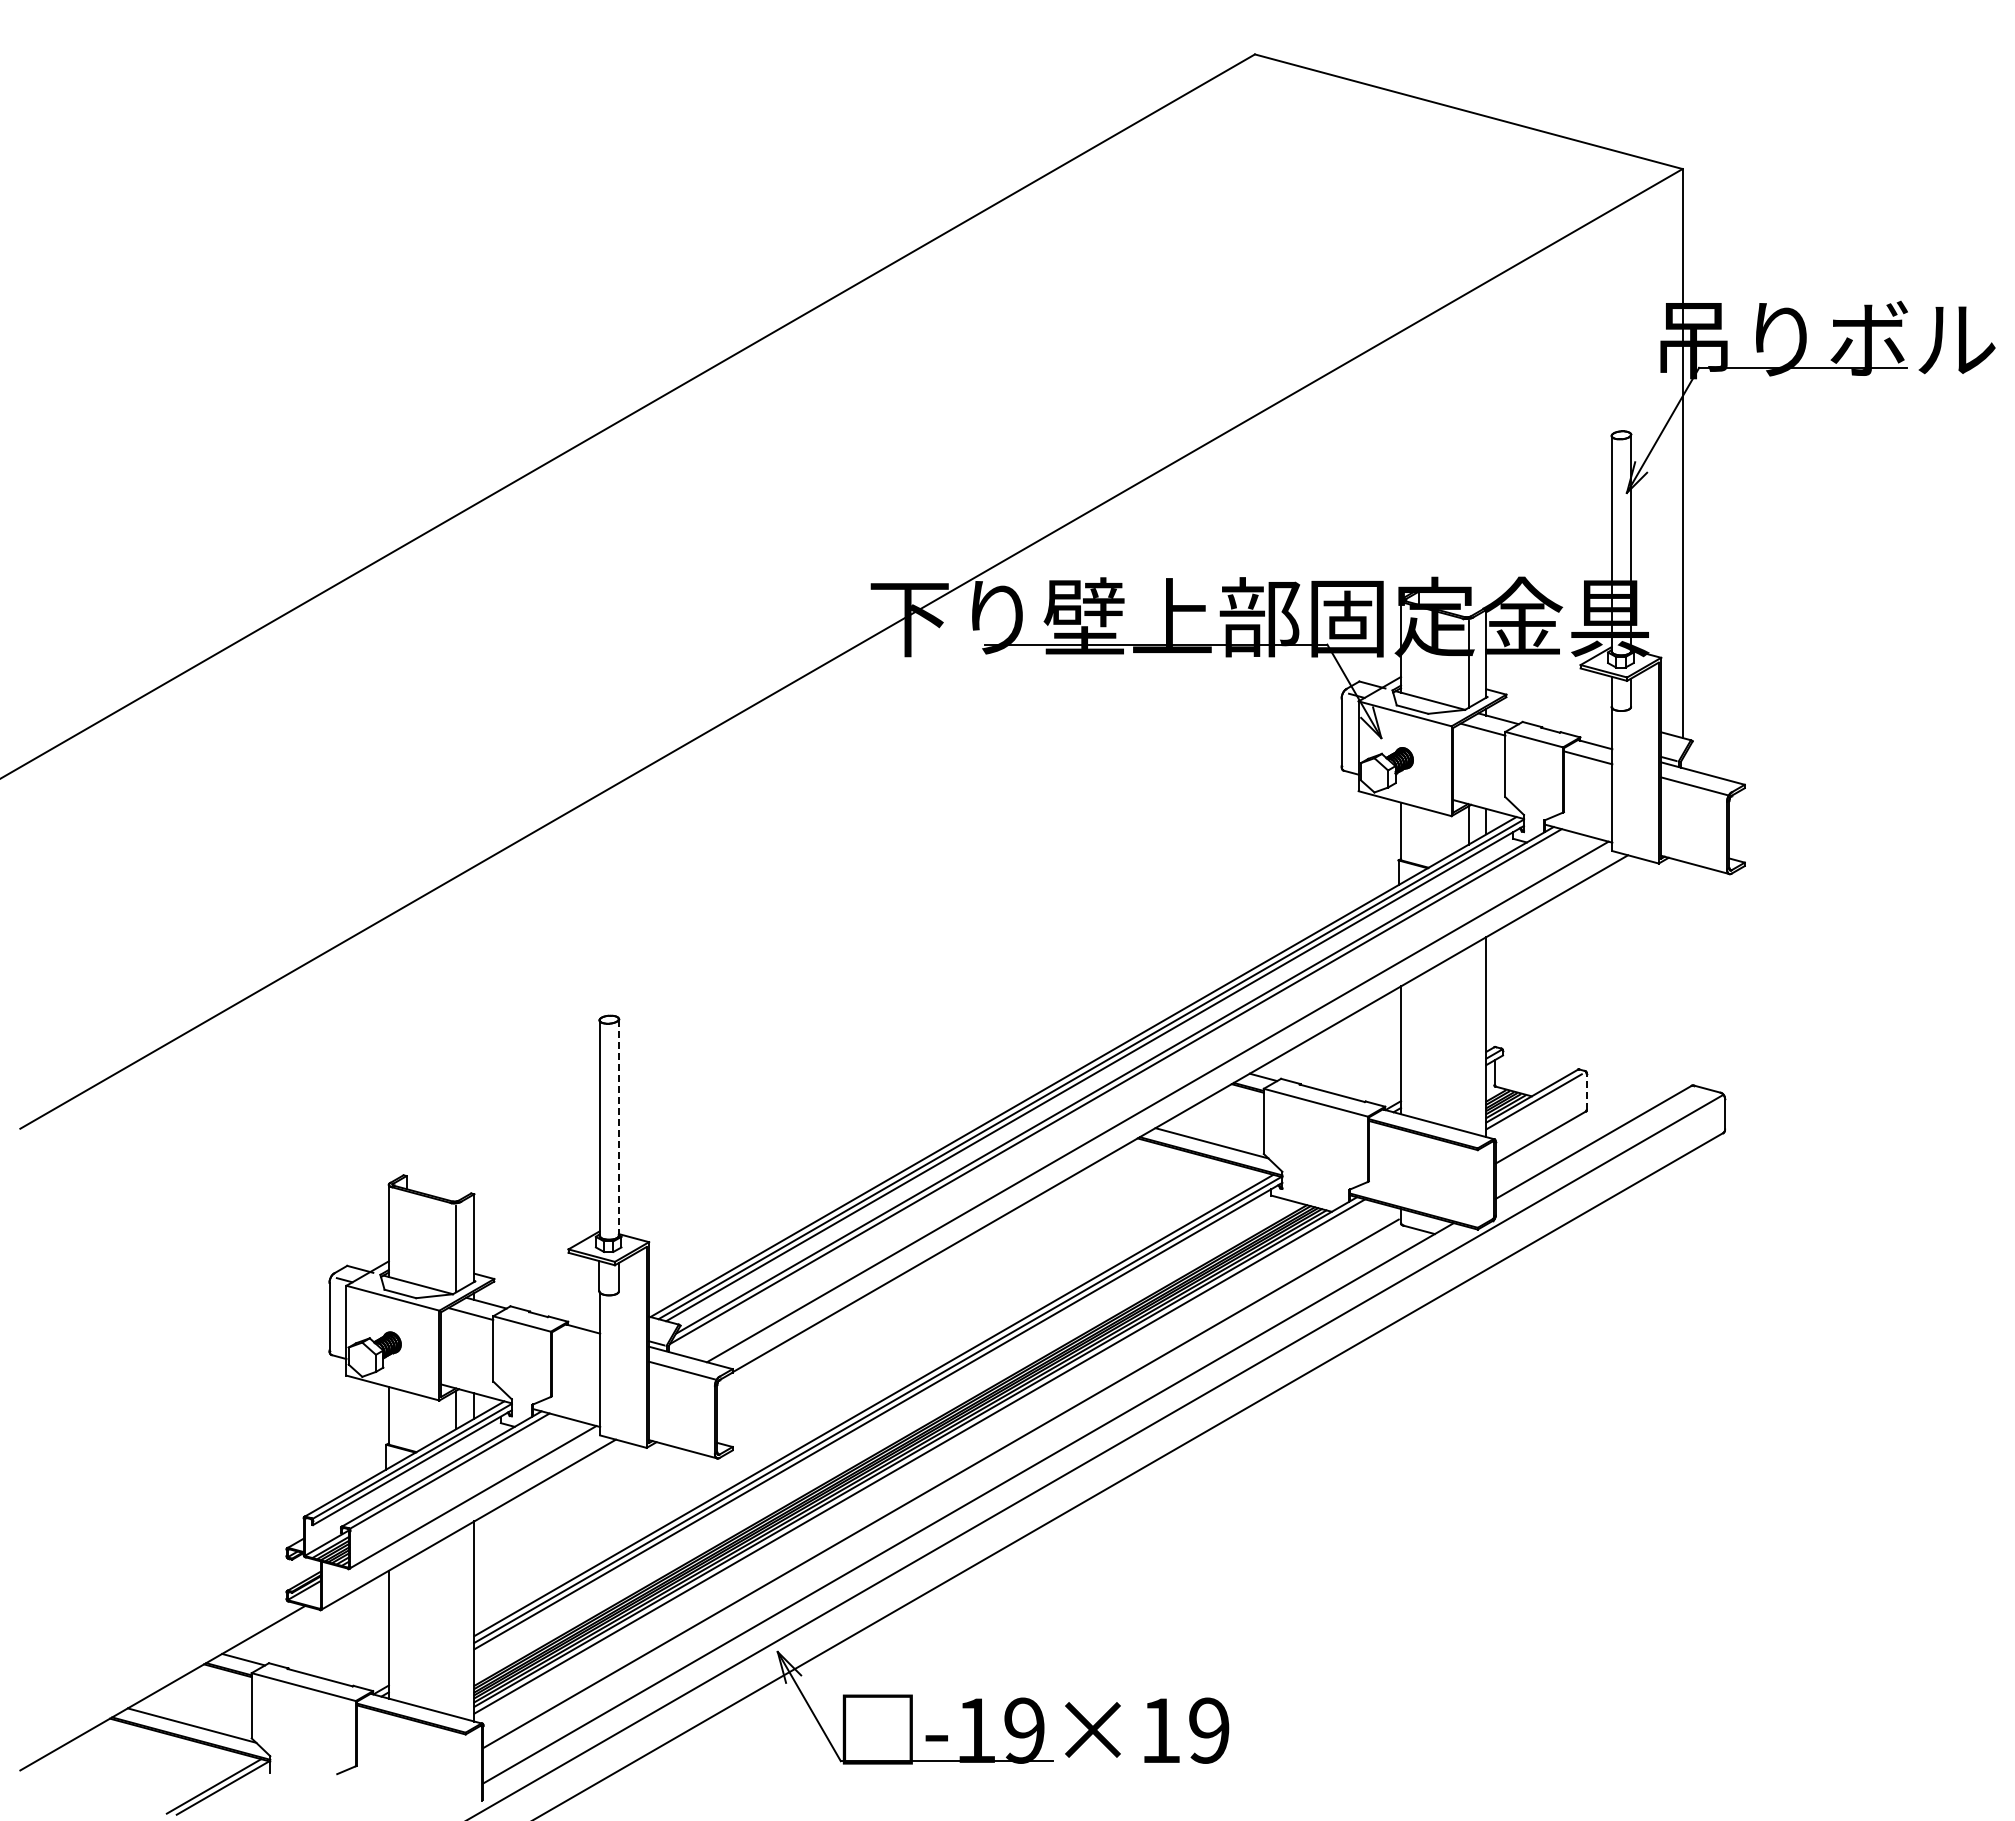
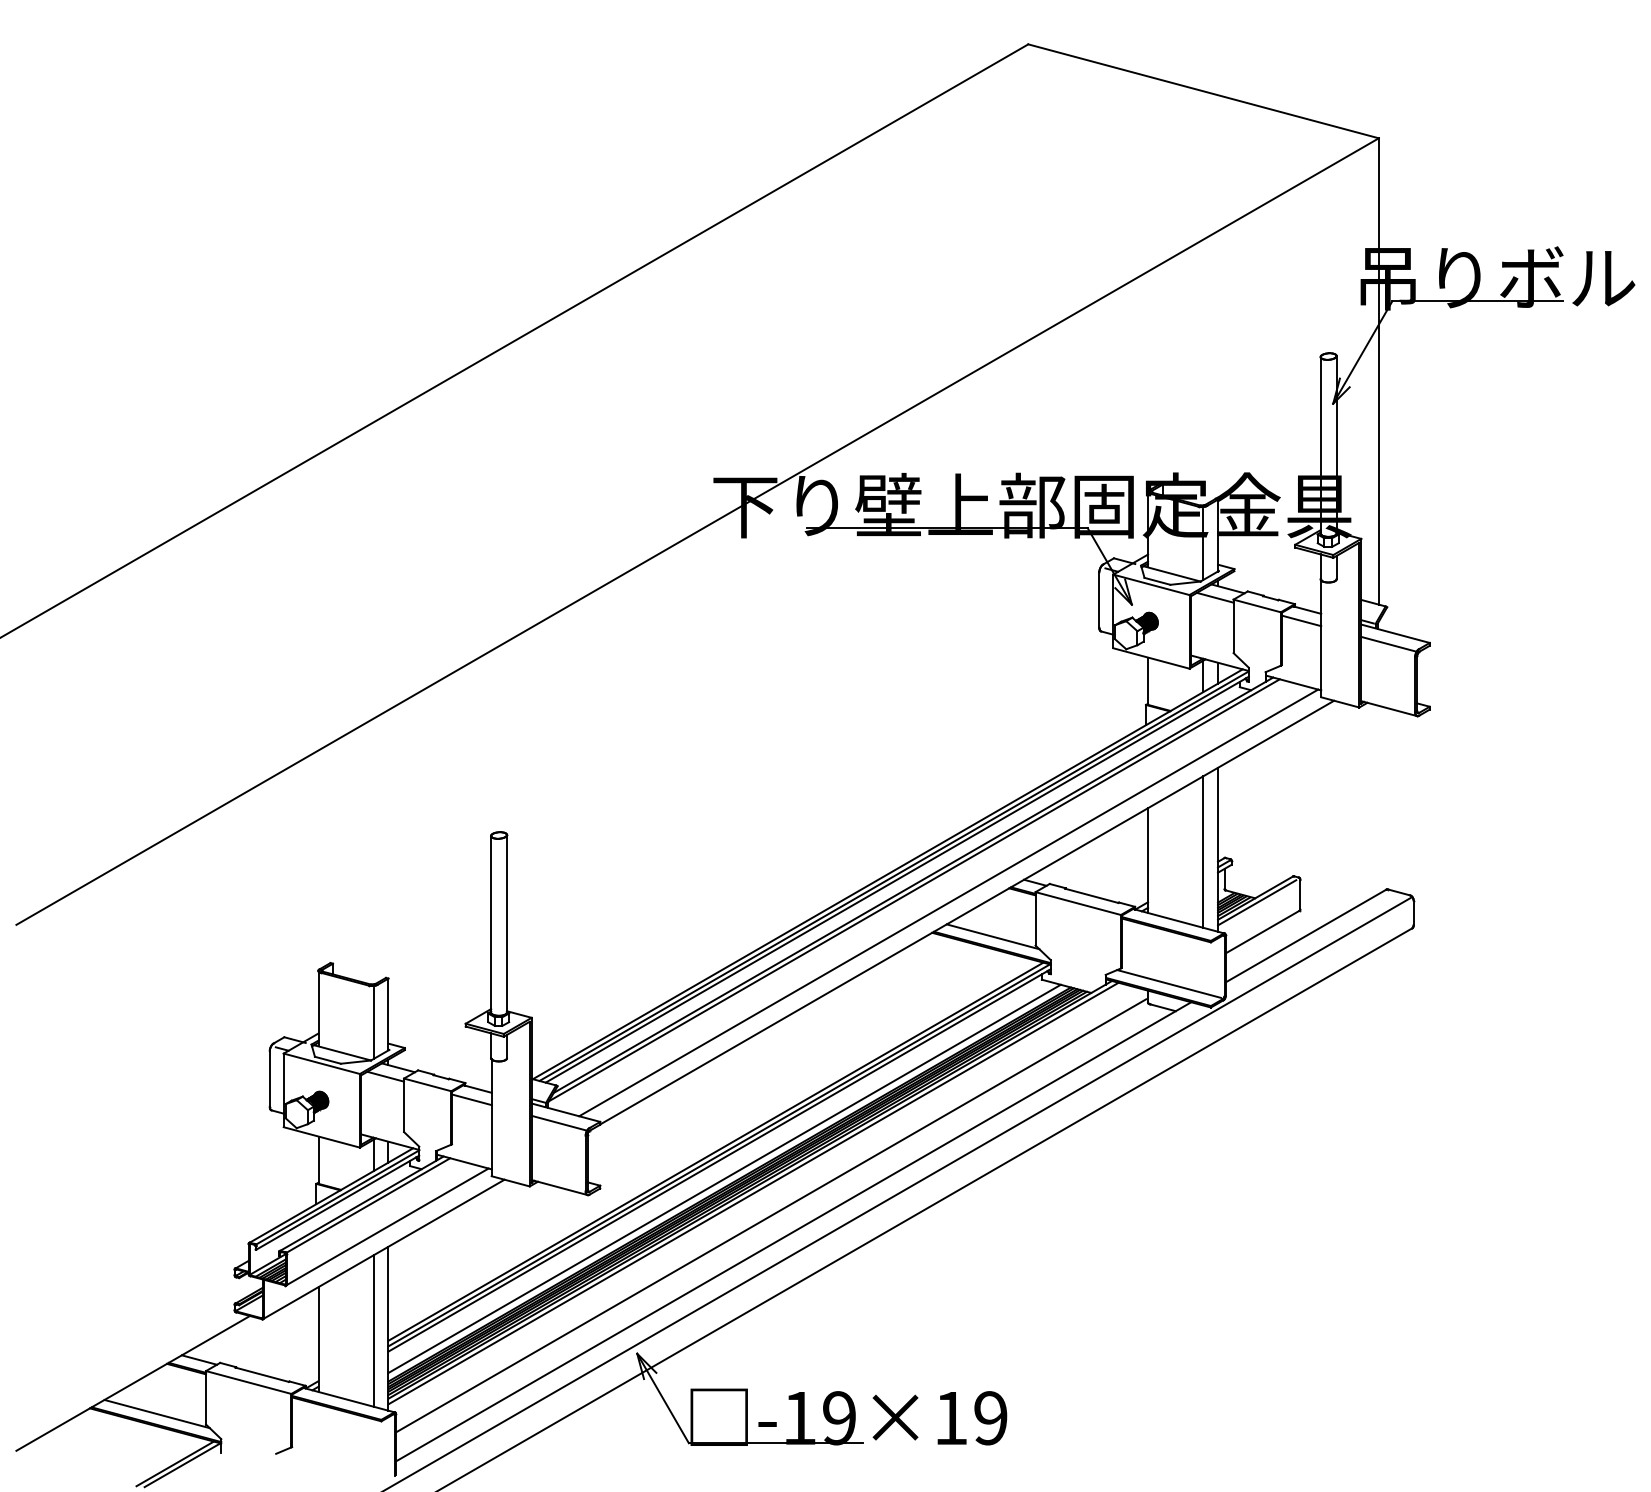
line: (1468, 1039) -> (1203, 851), added
line: (1586, 1091) -> (1300, 894), dashed -> solid
line: (618, 1126) -> (506, 923), dashed -> solid
line: (1426, 1200) -> (1168, 983), added
line: (575, 1341) -> (471, 1099), added
line: (884, 1438) -> (724, 1178), added
line: (456, 1623) -> (373, 1330), added

